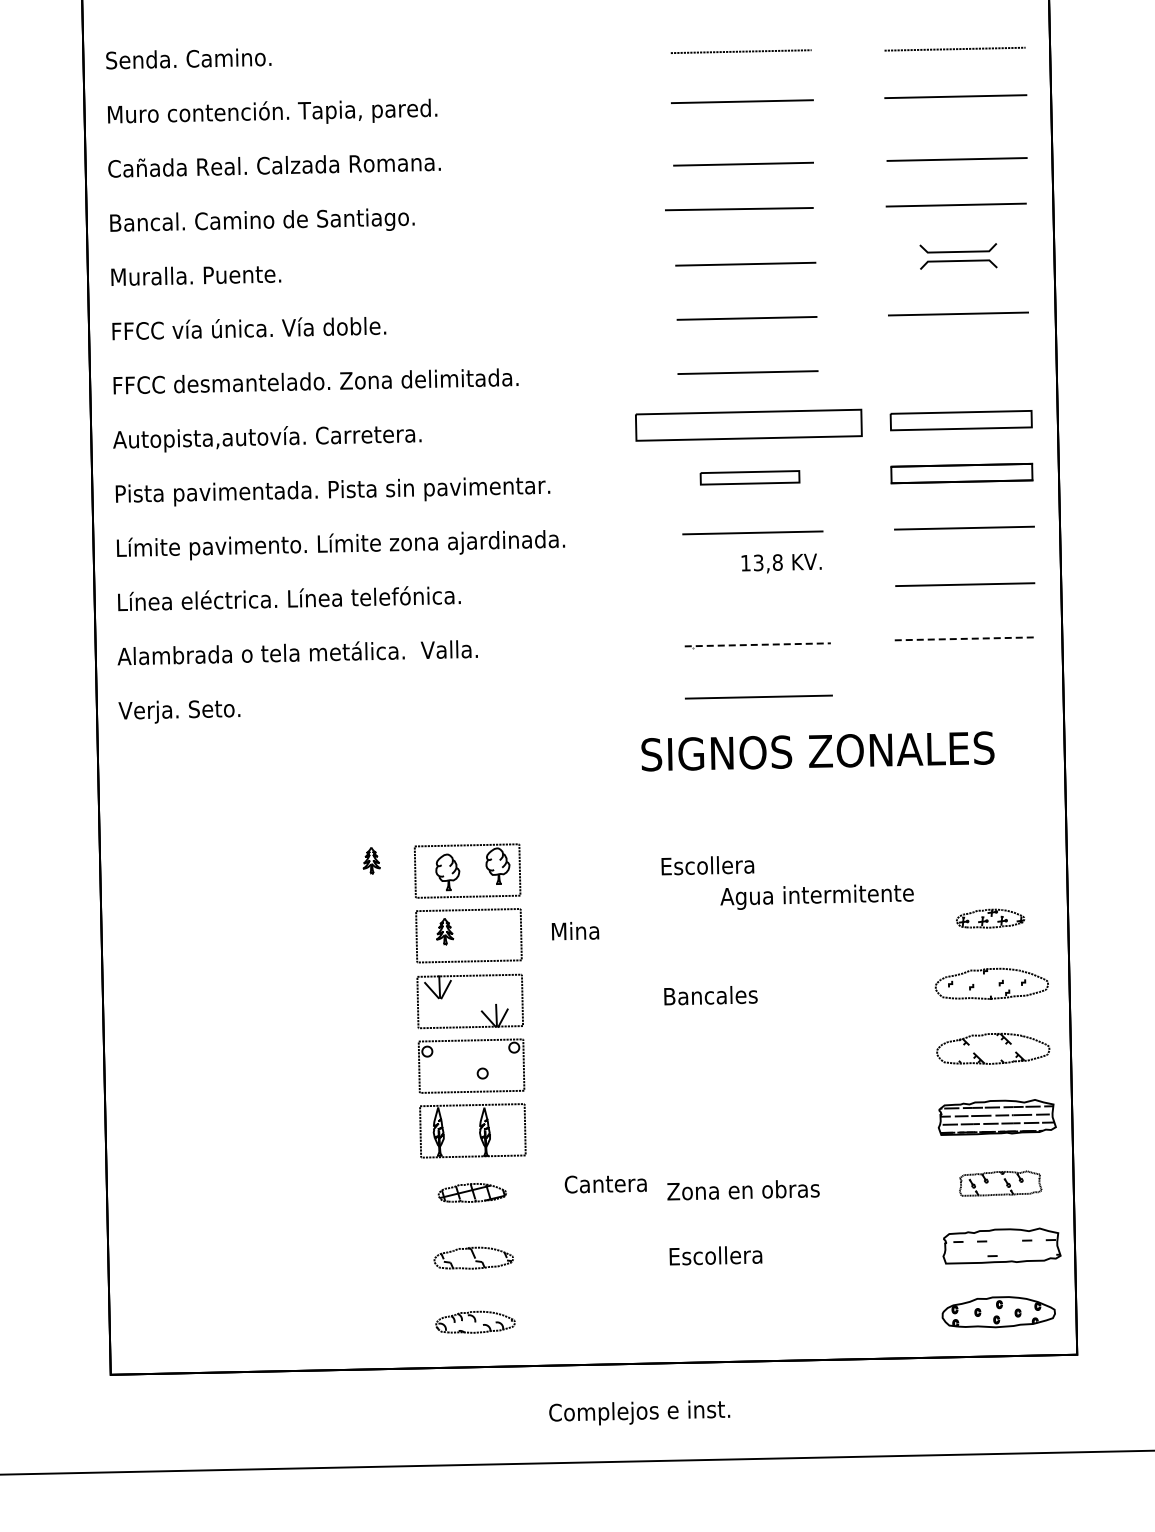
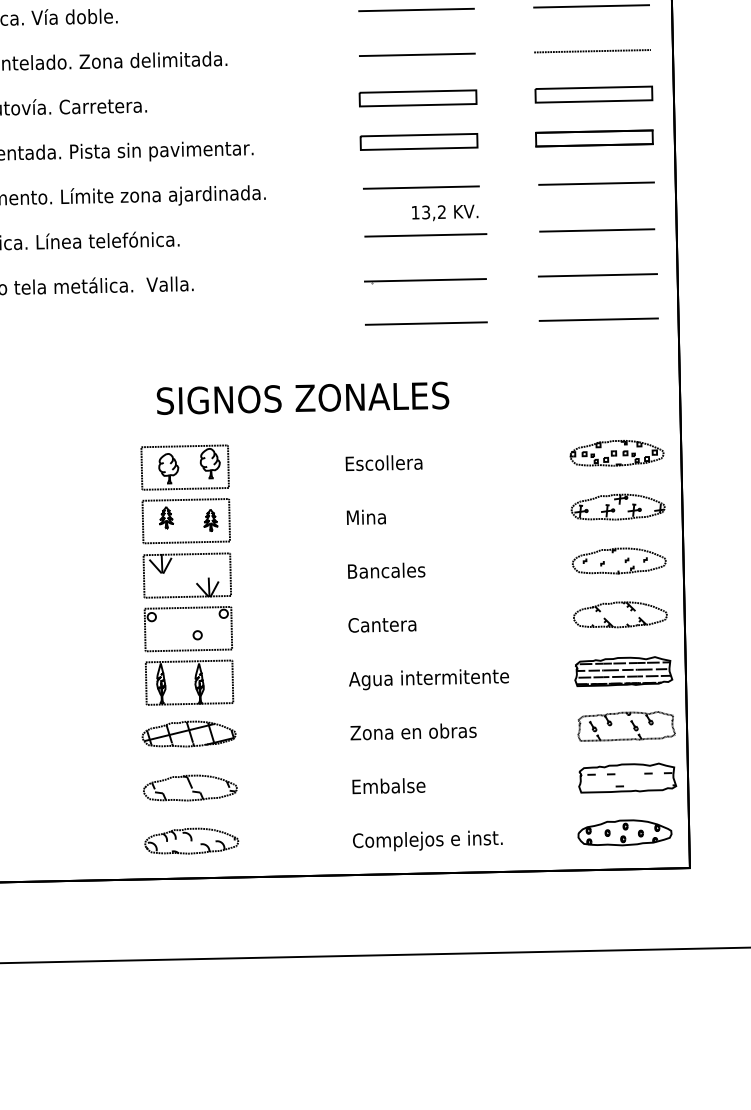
line: (959, 367) -> (592, 50), added
part: (748, 424) -> (417, 97), size x0.62
part: (749, 477) -> (418, 141), size x1.43
text: (777, 562) -> (441, 212), 13,8 -> 13,2
line: (758, 590) -> (426, 235), added
line: (966, 638) -> (598, 275), dashed -> solid
line: (758, 644) -> (426, 280), dashed -> solid
line: (966, 691) -> (598, 318), added
text: (817, 751) -> (302, 398), moved
part: (989, 853) -> (617, 453), added
part: (371, 860) -> (210, 520), moved
text: (816, 896) -> (428, 679), moved
part: (990, 918) -> (618, 506), size x1.67
text: (575, 931) -> (366, 517), moved
part: (1000, 1183) -> (626, 726), size x1.43
text: (605, 1184) -> (382, 625), moved
part: (472, 1192) -> (189, 733), size x1.67
text: (722, 1255) -> (396, 785), Escollera -> Embalse
part: (473, 1258) -> (190, 788), size x1.43
part: (475, 1322) -> (191, 841), size x1.43
text: (639, 1412) -> (427, 840), moved

